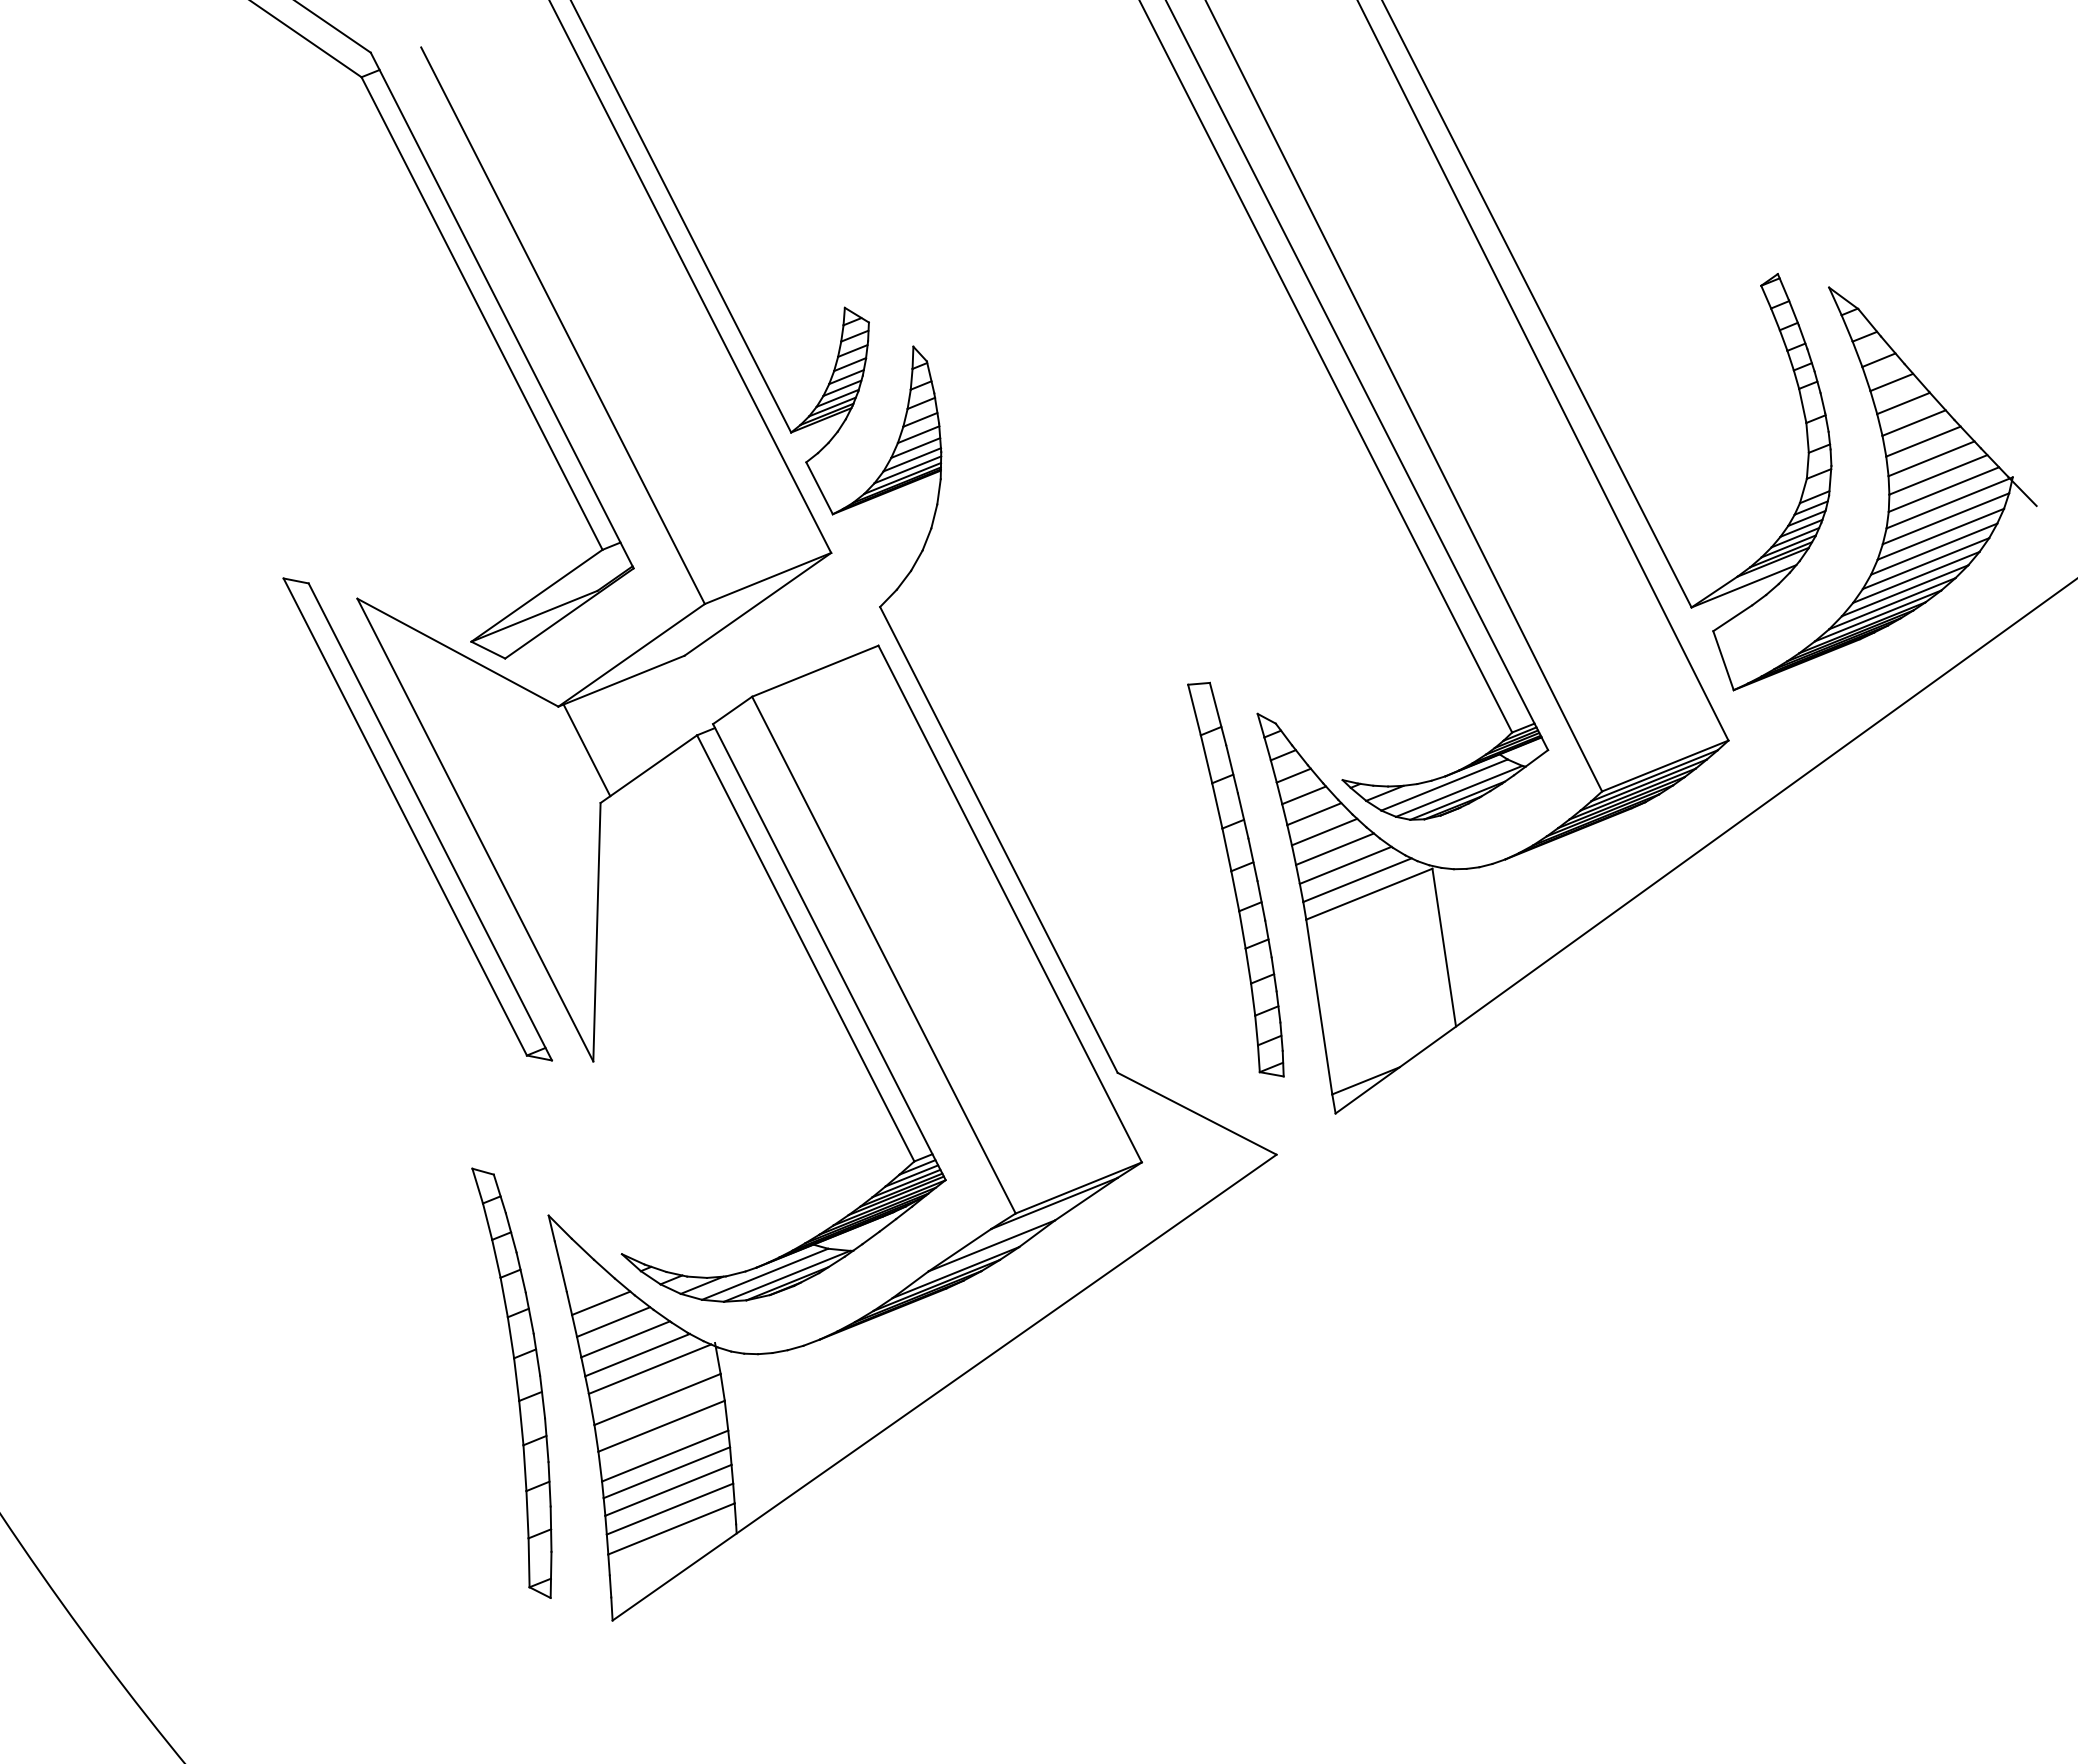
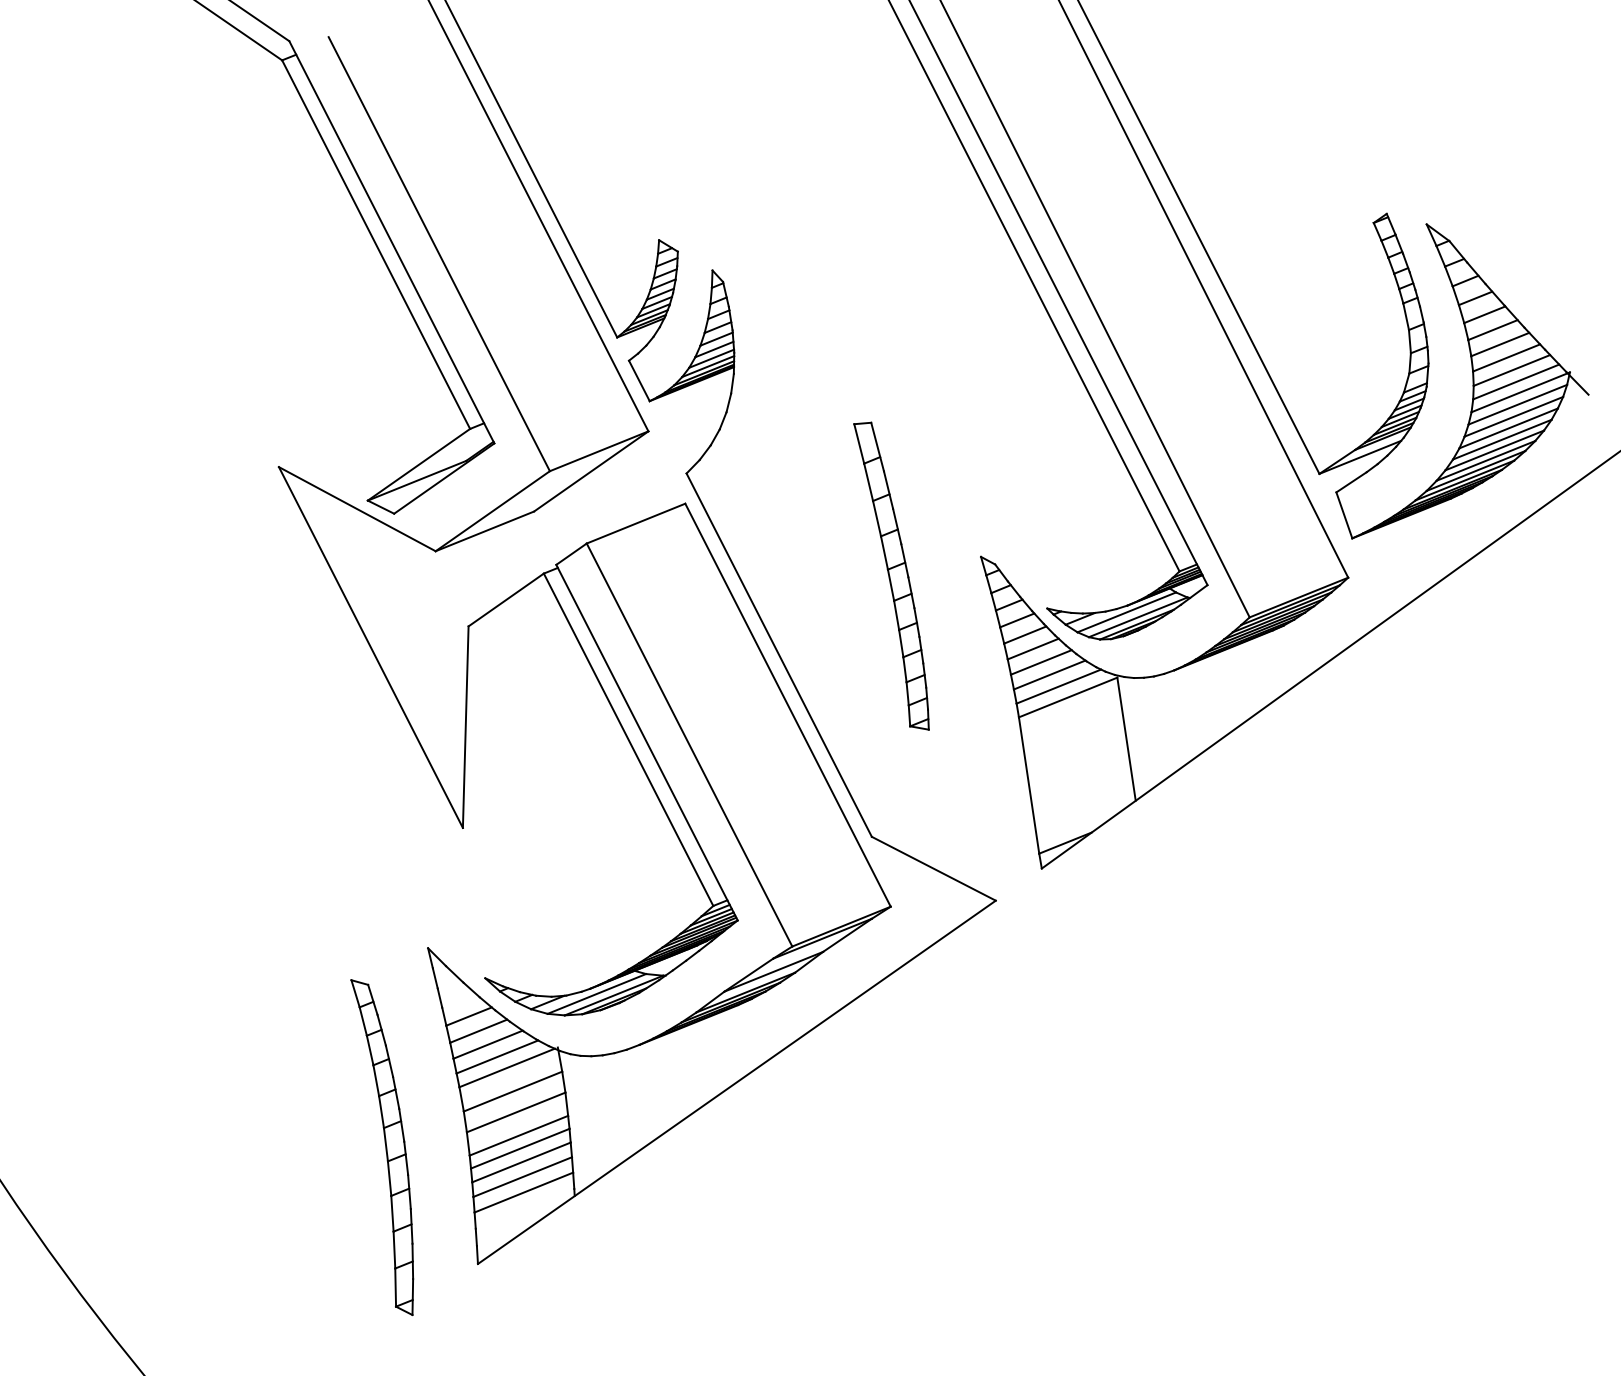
line: (586, 750) -> (457, 585), removed
part: (417, 819) -> (325, 639), removed
part: (1235, 879) -> (891, 576), moved
part: (511, 1382) -> (381, 1146), moved

